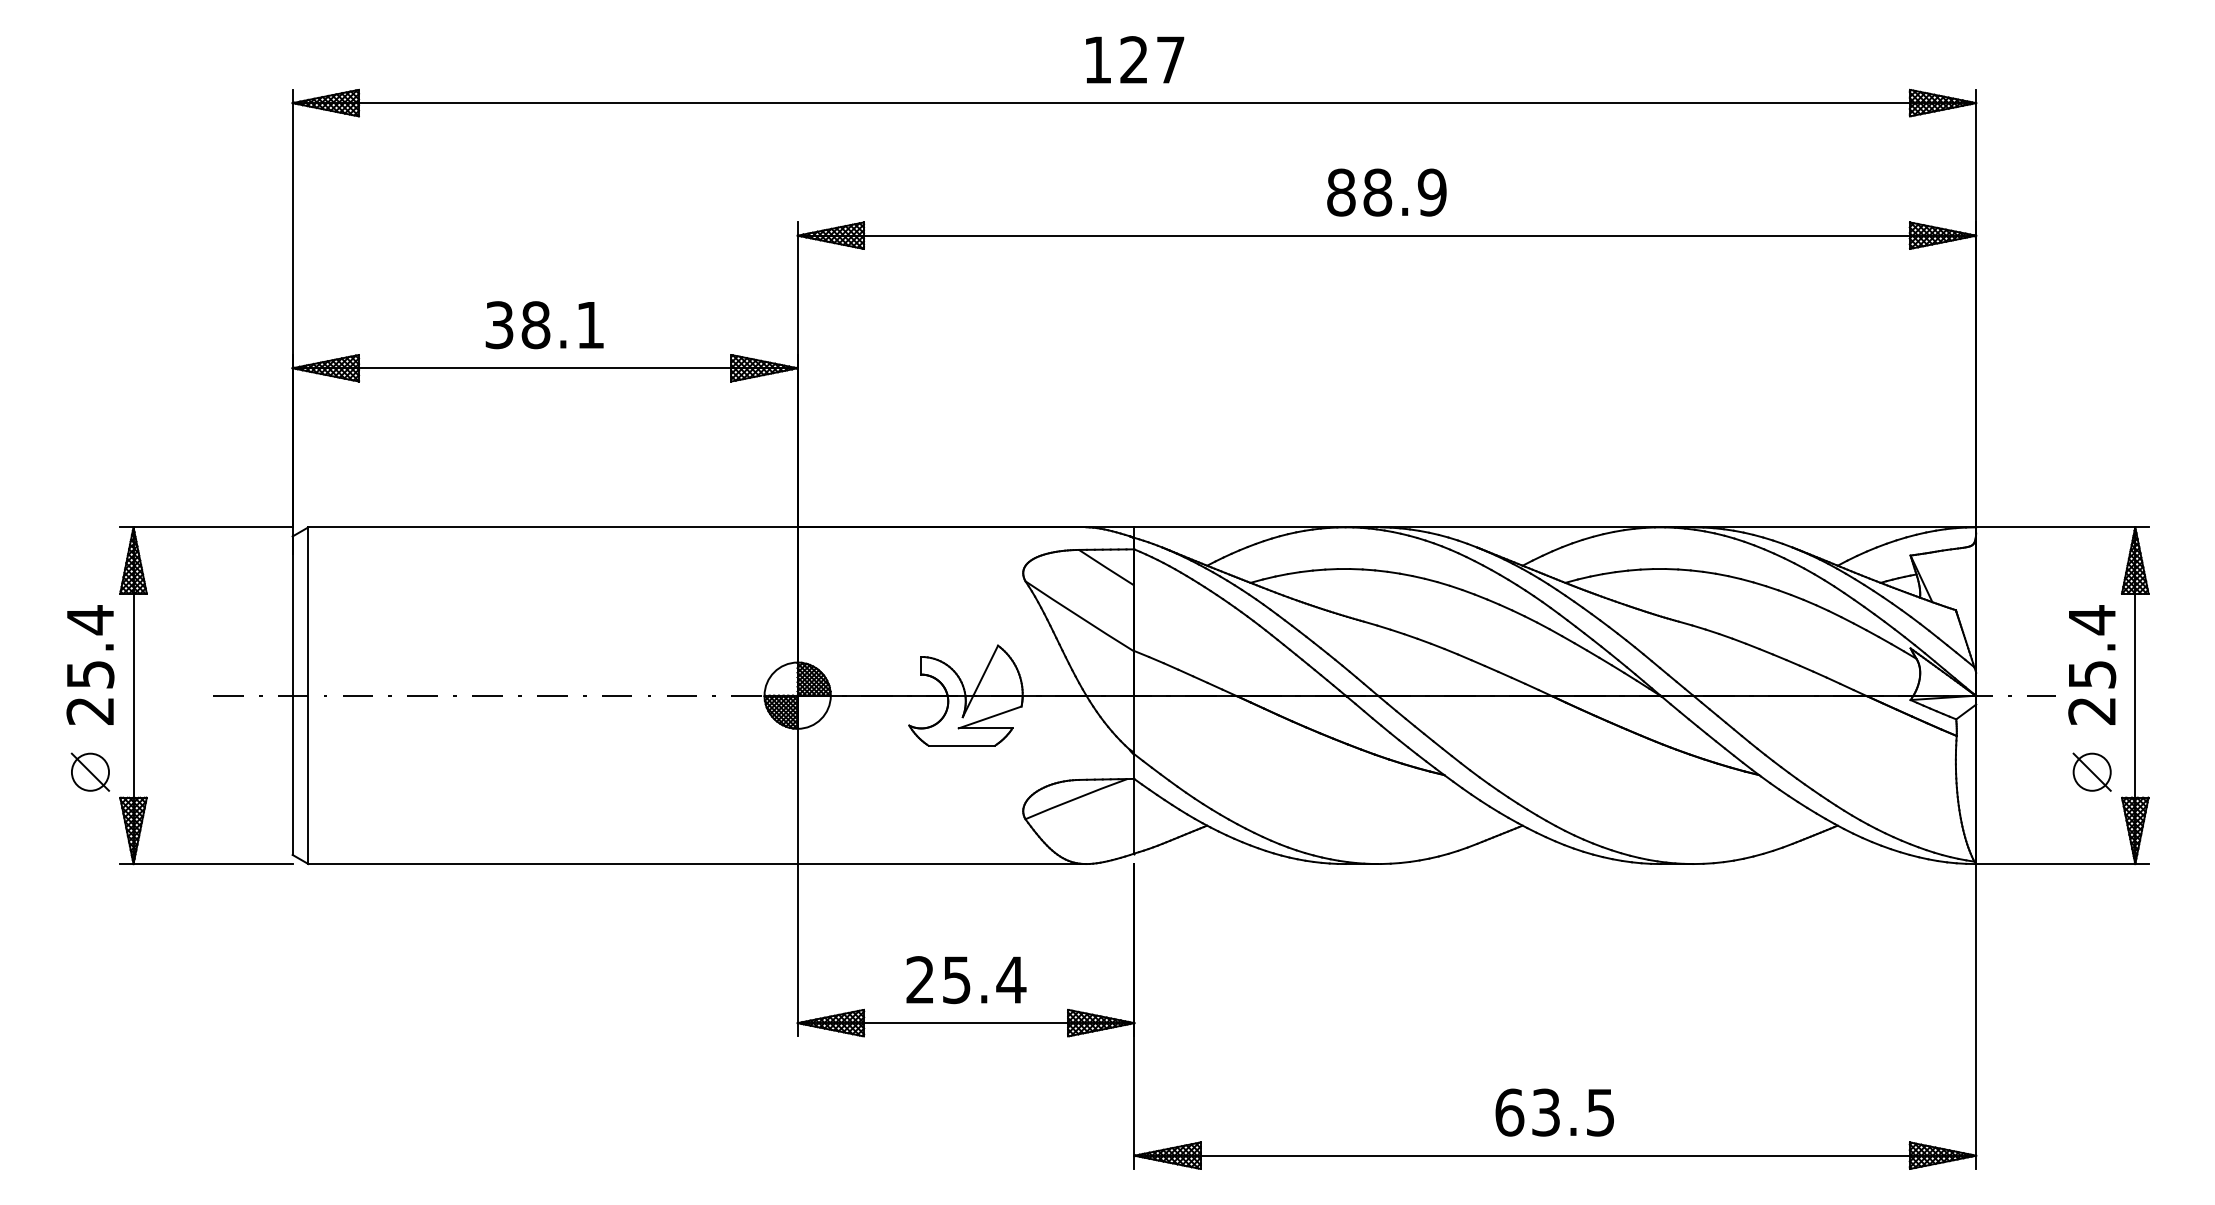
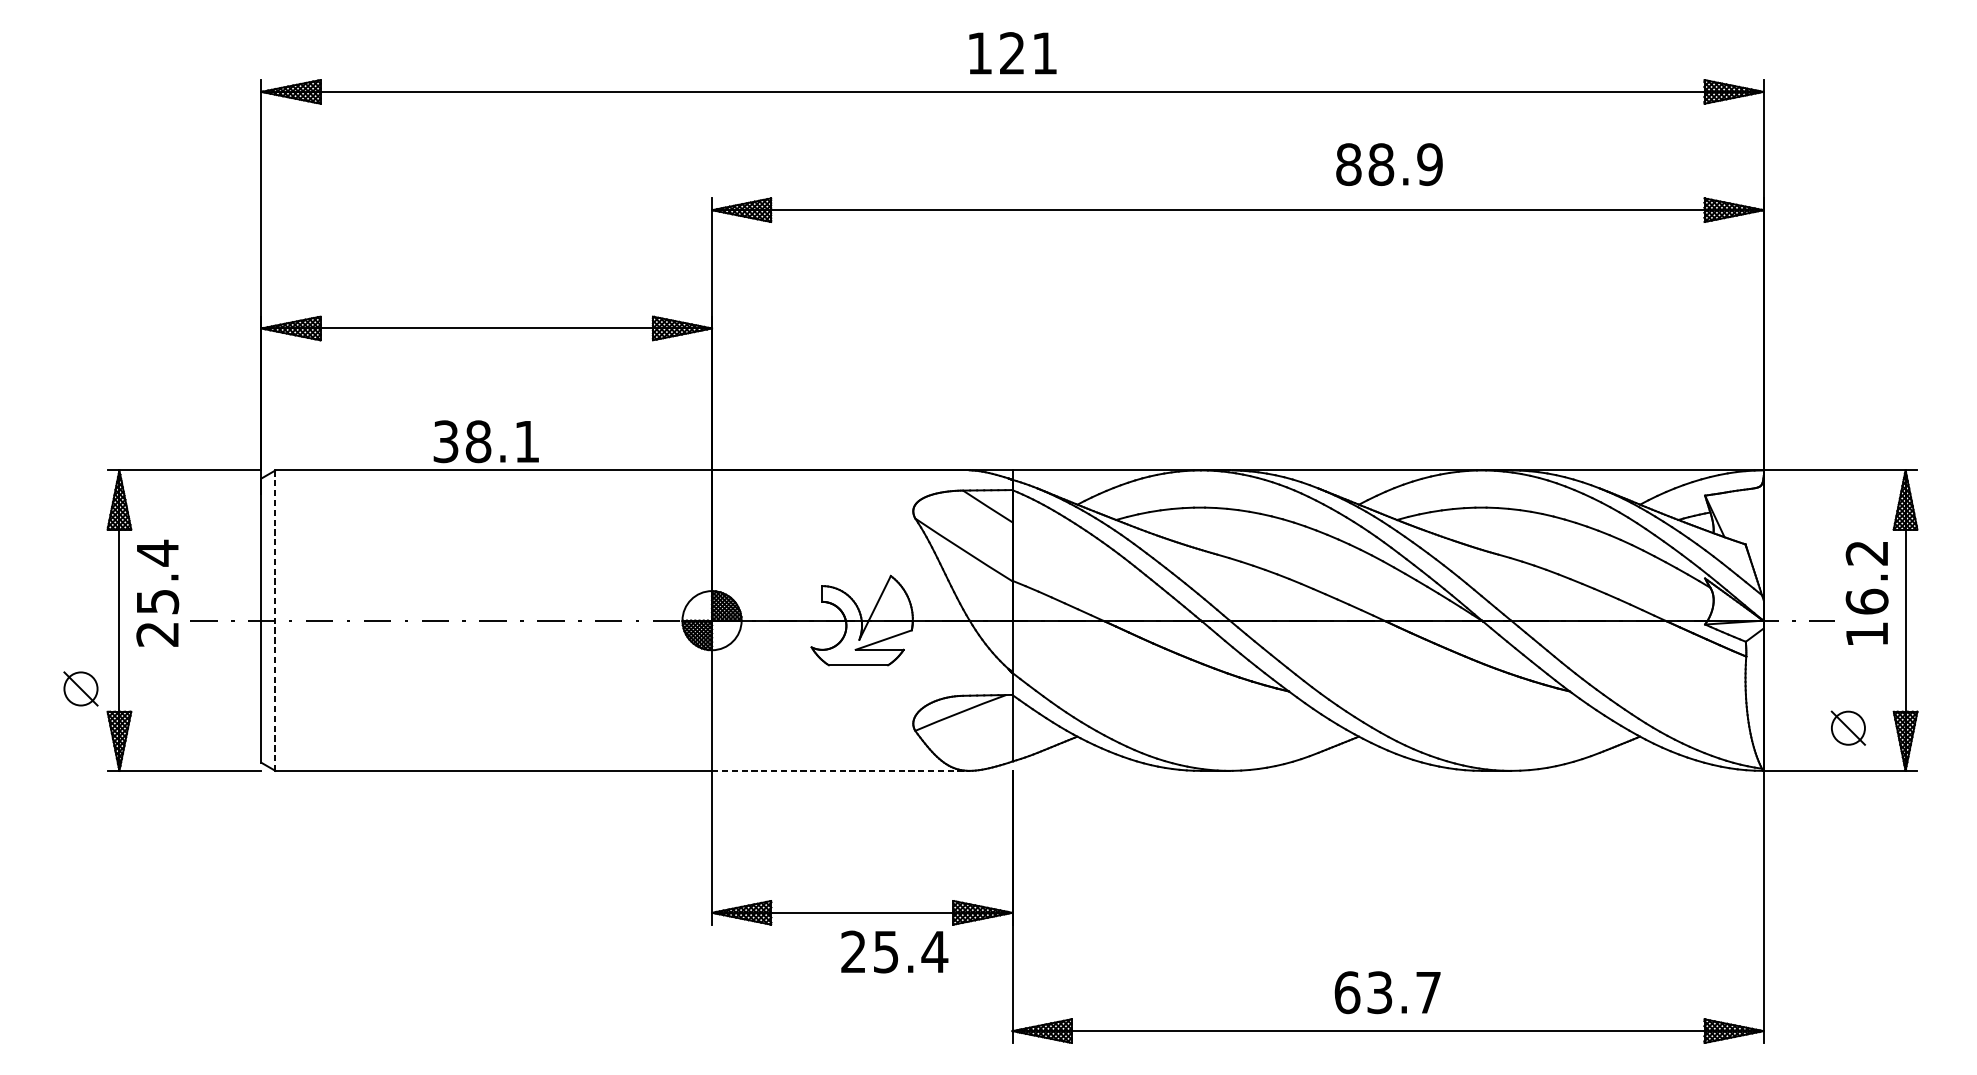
text: (1170, 59) -> (1044, 52), 127 -> 121
text: (1386, 192) -> (1389, 164), moved
text: (544, 325) -> (486, 442), moved
text: (90, 664) -> (157, 592), moved
text: (2092, 664) -> (1867, 592), 25.4 -> 16.2
line: (308, 696) -> (275, 621), solid -> dashed
part: (2091, 771) -> (1847, 727), moved
line: (942, 864) -> (841, 771), solid -> dashed
text: (966, 980) -> (894, 952), moved
text: (1600, 1112) -> (1428, 992), 63.5 -> 63.7

